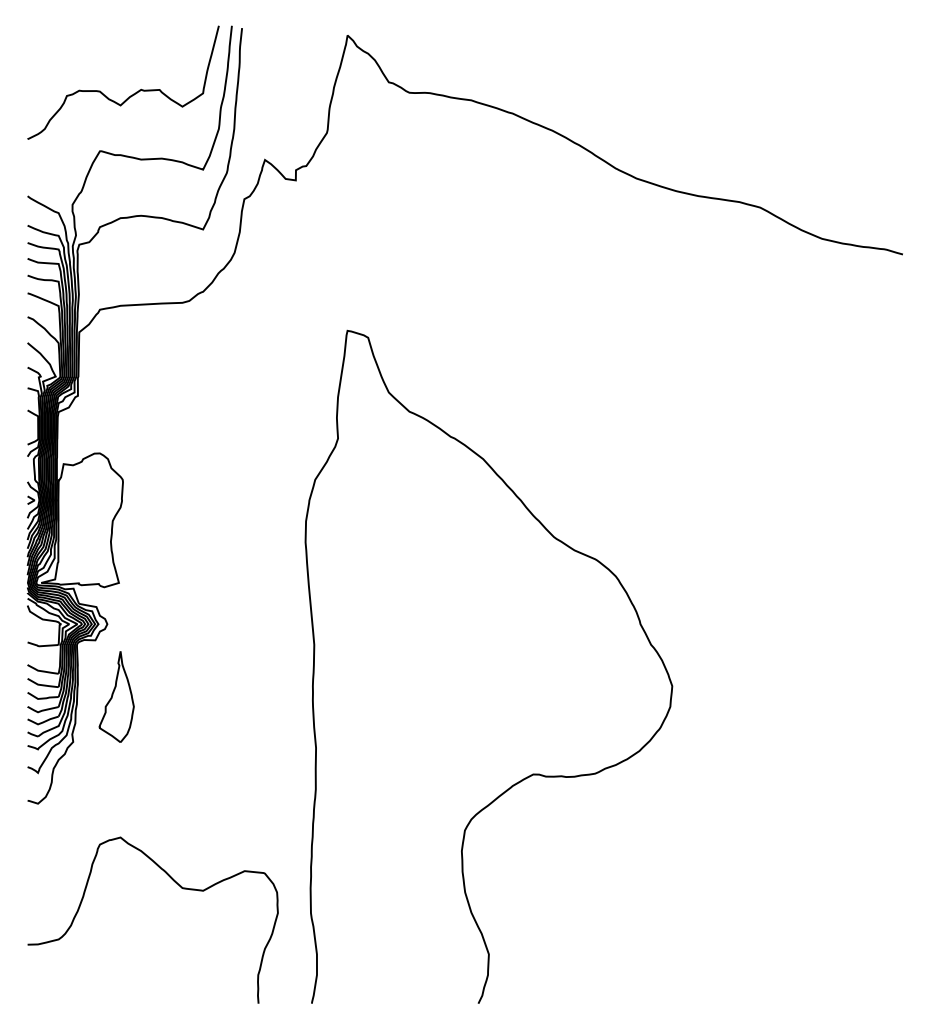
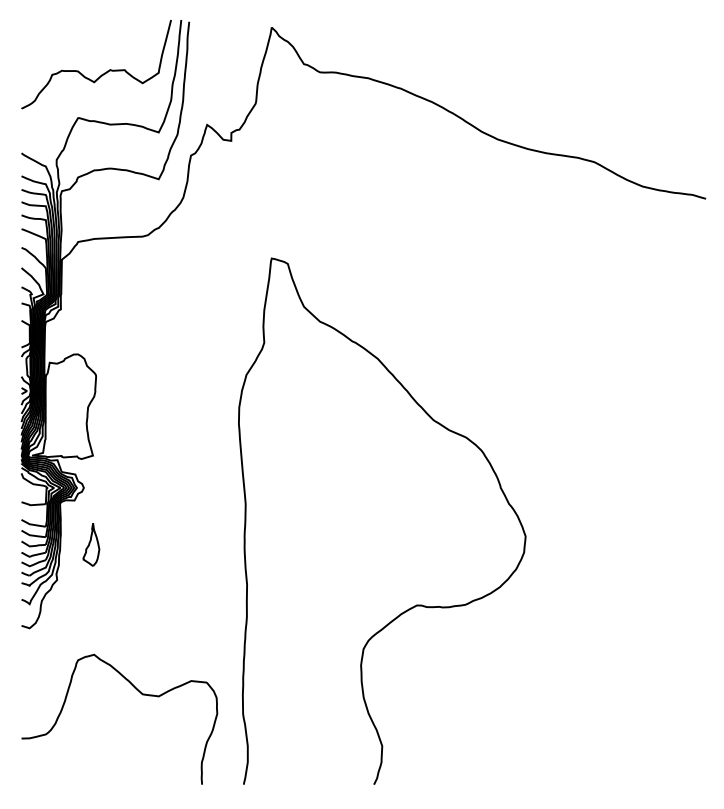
part: (117, 696) -> (91, 544), size x0.6

